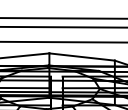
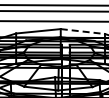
line: (83, 56) -> (83, 31), solid -> dashed

